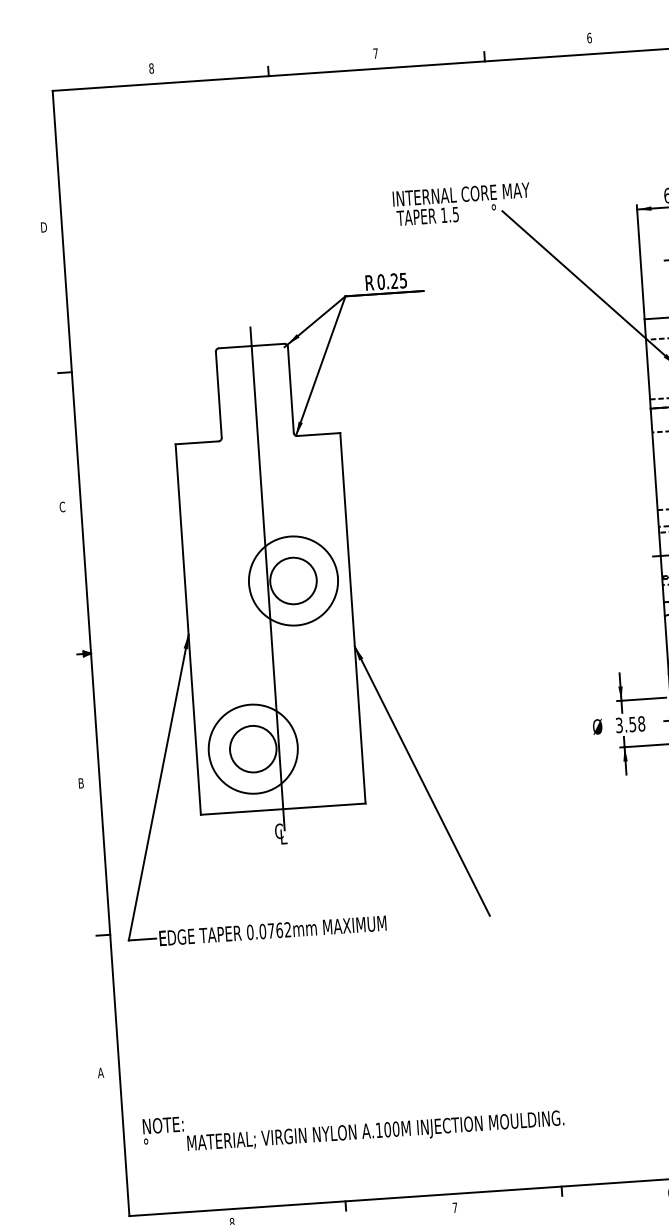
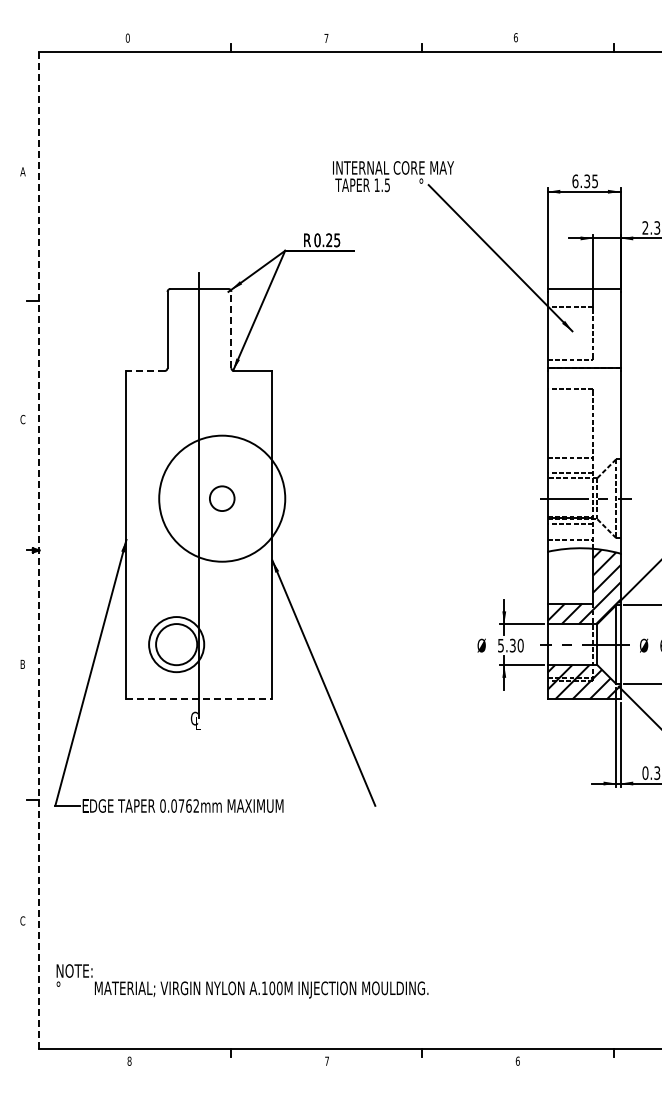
text: (151, 68) -> (127, 38), 8 -> 0
text: (42, 227) -> (22, 171), D -> A
line: (290, 389) -> (231, 329), solid -> dashed
line: (197, 443) -> (145, 371), solid -> dashed
circle: (292, 580) -> (221, 498), size x0.6
circle: (292, 580) -> (221, 498), size x1.6
line: (91, 653) -> (39, 550), solid -> dashed
text: (630, 724) -> (510, 645), 3.58 -> 5.30
circle: (253, 749) -> (176, 644), size x0.7
line: (283, 809) -> (199, 699), solid -> dashed
text: (100, 1072) -> (22, 920), A -> C

